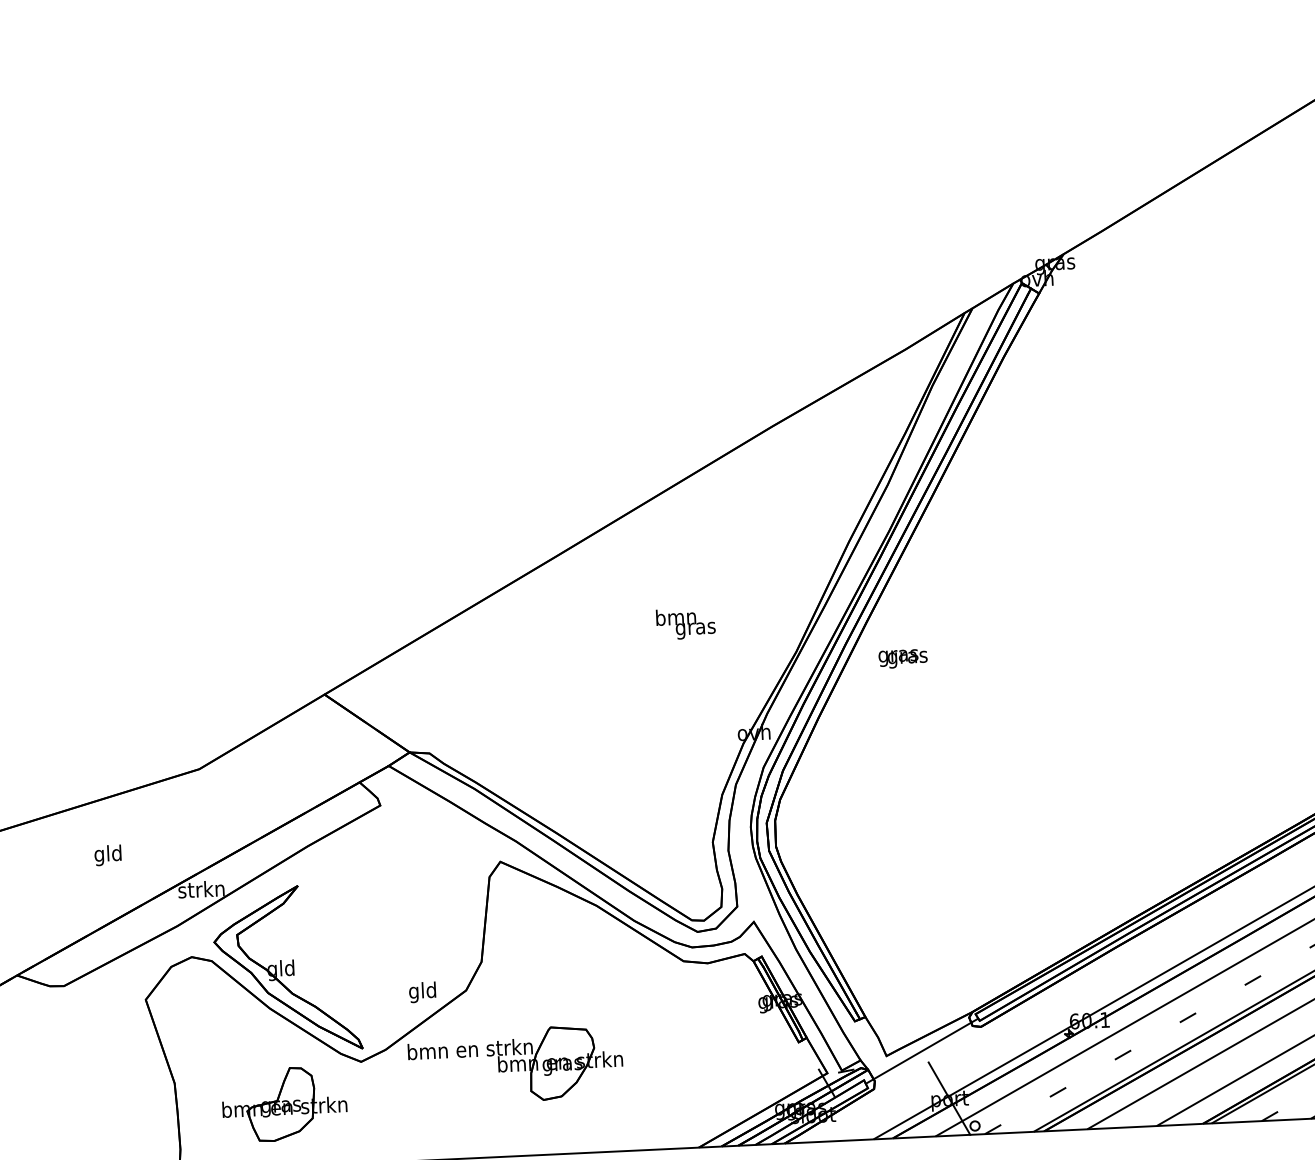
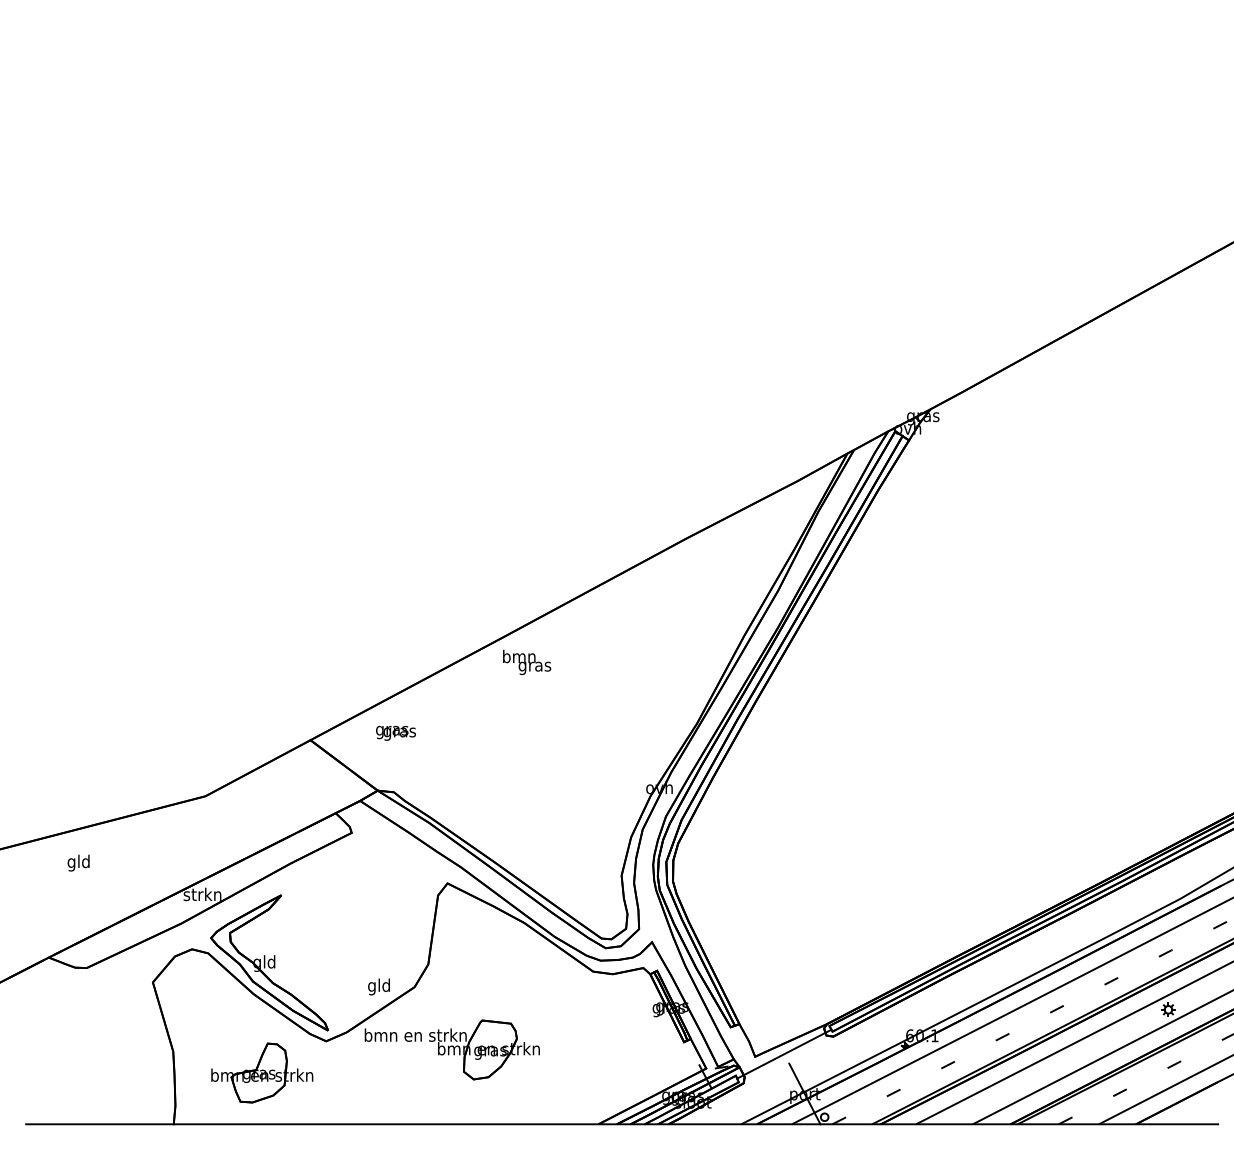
text: (686, 623) -> (527, 662), moved
text: (902, 657) -> (395, 732), moved
text: (107, 854) -> (78, 862), moved

